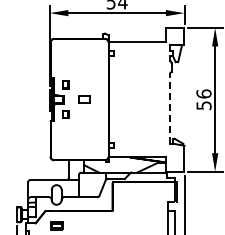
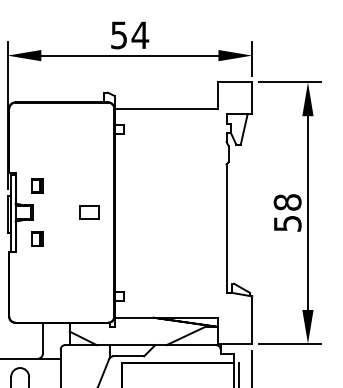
text: (203, 93) -> (286, 201), 56 -> 58
part: (84, 99) -> (88, 212), moved
line: (170, 107) -> (226, 227), dashed -> solid

